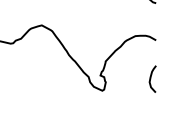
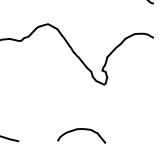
curve: (151, 78) -> (149, 73), removed

